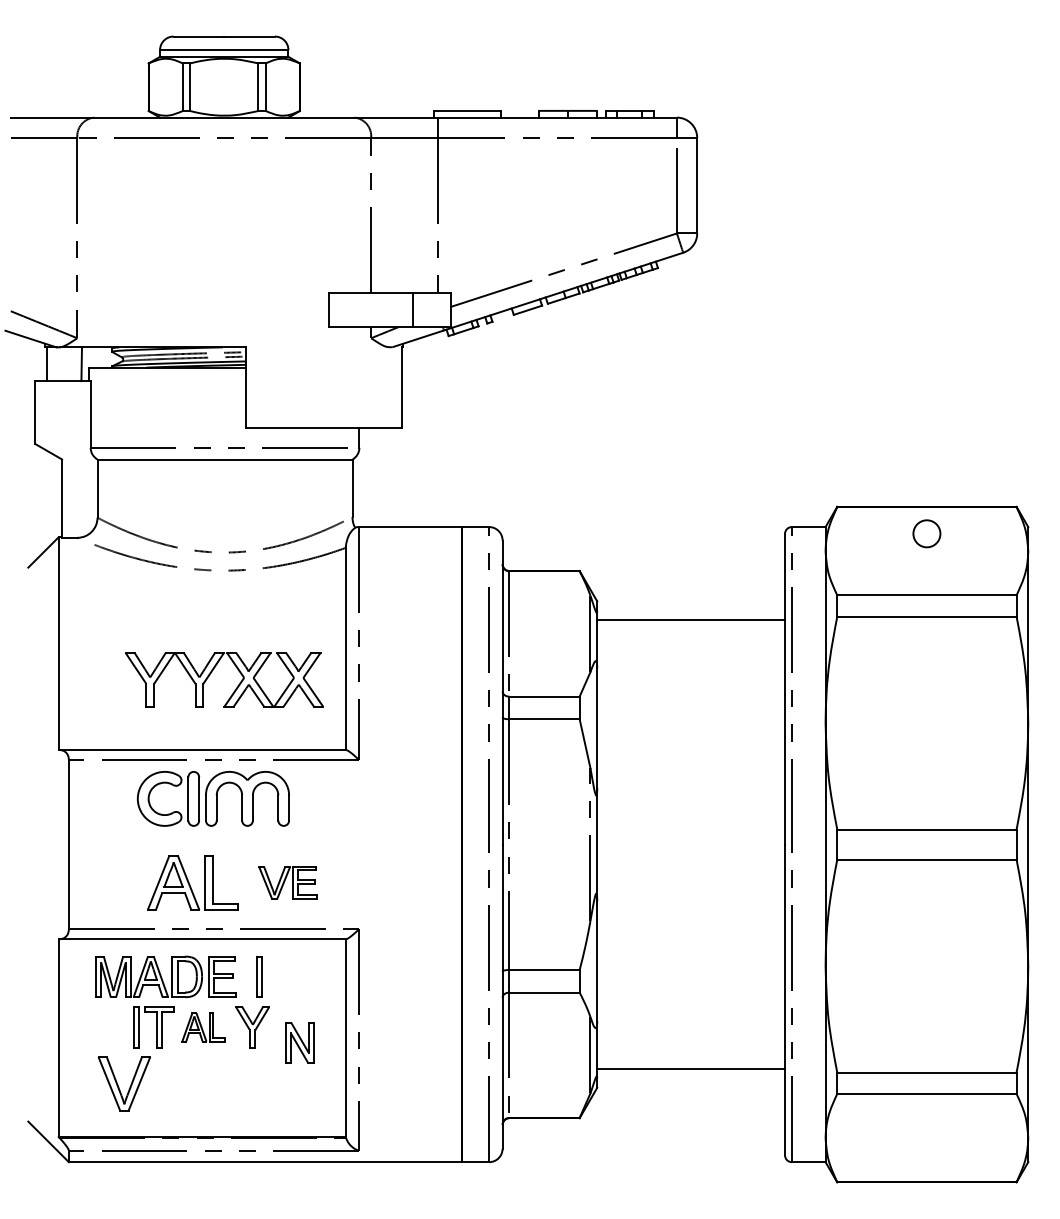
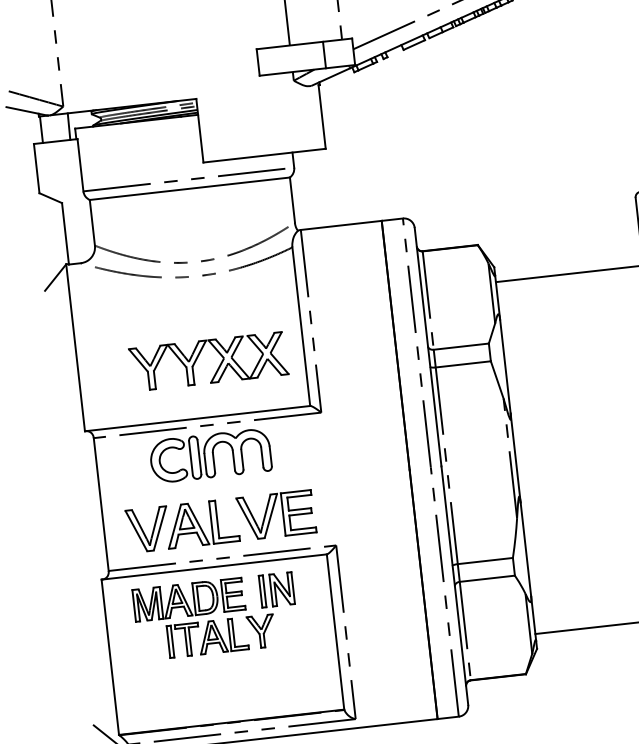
part: (287, 882) -> (276, 515), size x1.67
part: (203, 1027) -> (222, 636), size x1.43
part: (299, 1042) -> (281, 589), moved
part: (123, 1083) -> (147, 529), moved

